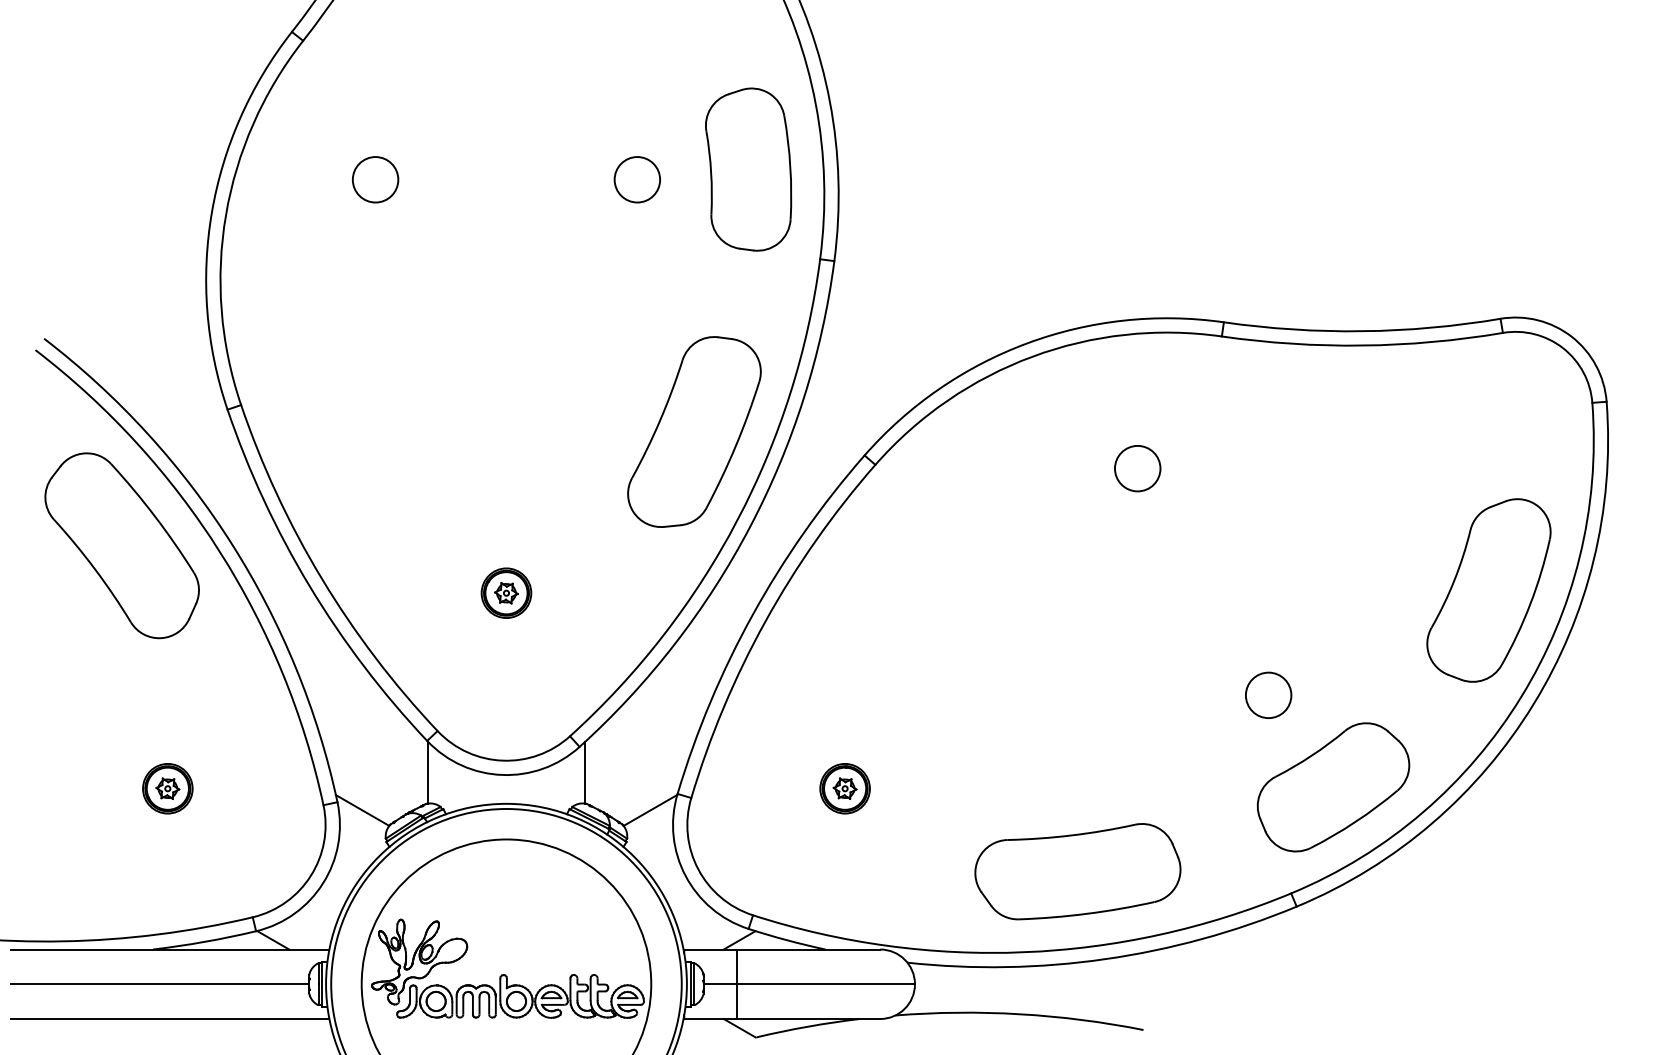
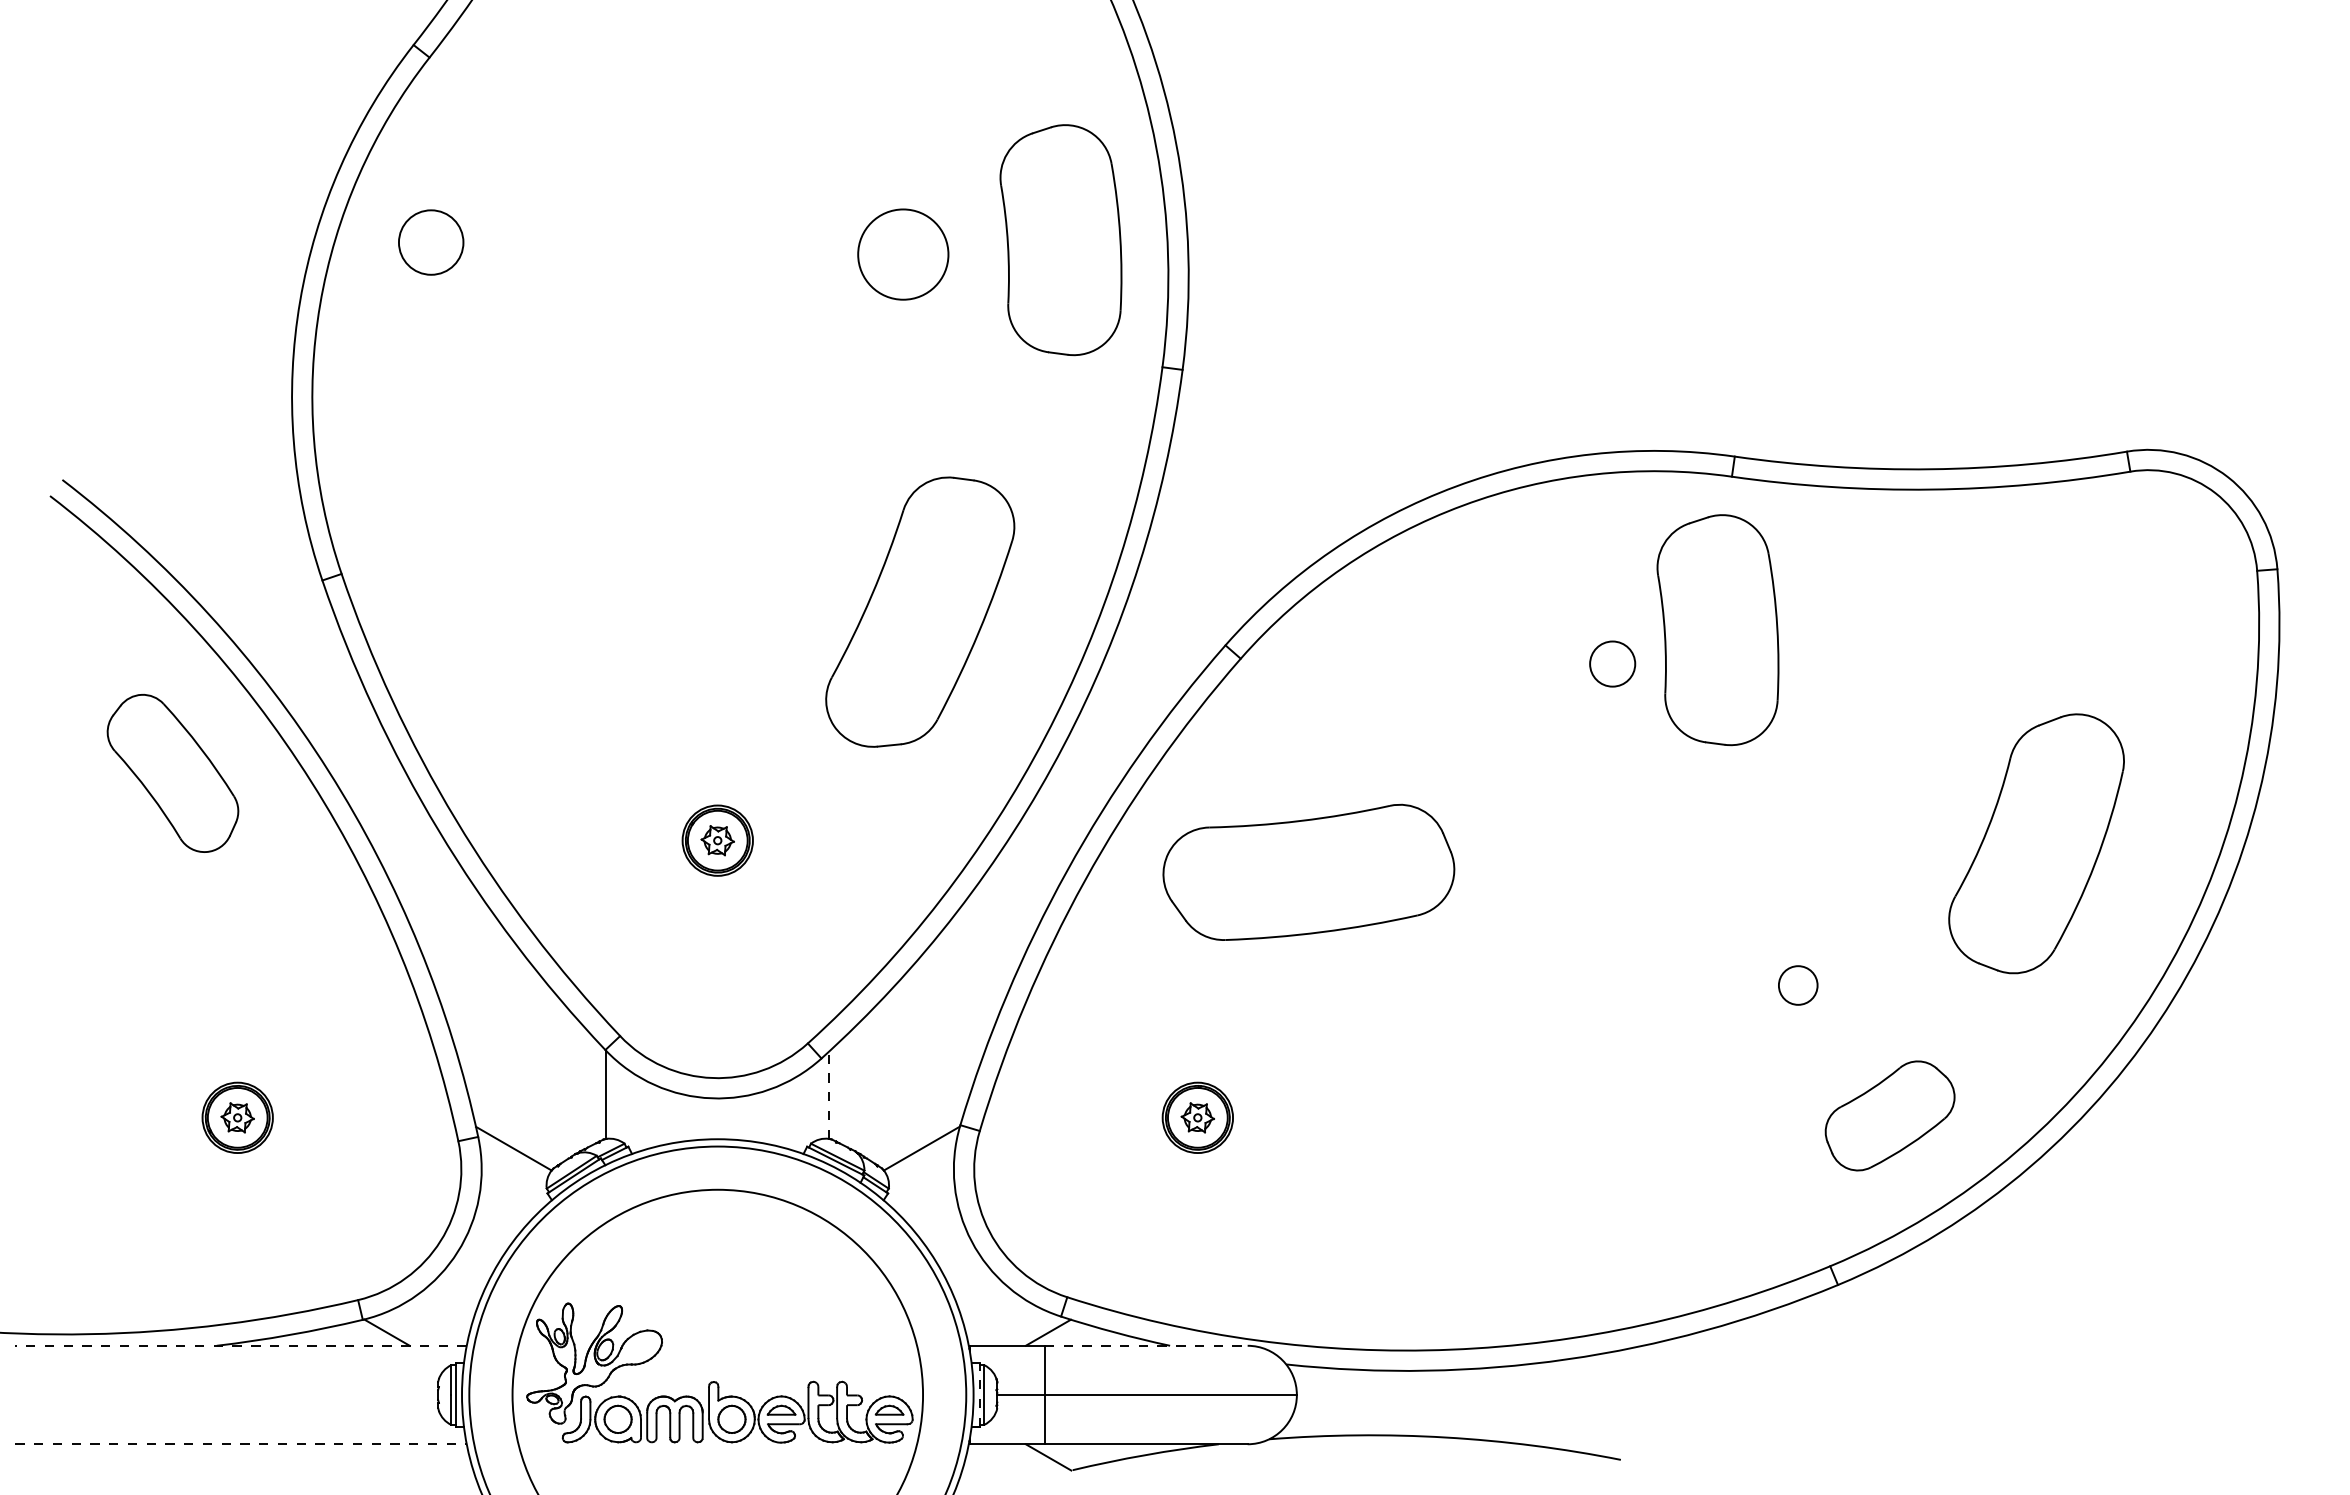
circle: (375, 179) -> (431, 242), moved
circle: (637, 179) -> (903, 254), size x1.4
part: (694, 431) -> (920, 611), moved
part: (1211, 444) -> (1717, 630), added
circle: (1137, 468) -> (1612, 663), size x0.7
part: (121, 545) -> (172, 773), size x0.6
part: (1488, 590) -> (2036, 843), moved
circle: (1268, 695) -> (1798, 985), size x0.6
line: (585, 772) -> (829, 1095), solid -> dashed
part: (1333, 787) -> (1889, 1115), size x0.6
part: (1077, 871) -> (1308, 871), moved
line: (170, 949) -> (241, 1345), solid -> dashed
line: (808, 949) -> (1146, 1345), solid -> dashed
line: (159, 984) -> (226, 1395), removed
line: (691, 984) -> (979, 1395), solid -> dashed
line: (170, 1019) -> (241, 1444), solid -> dashed

